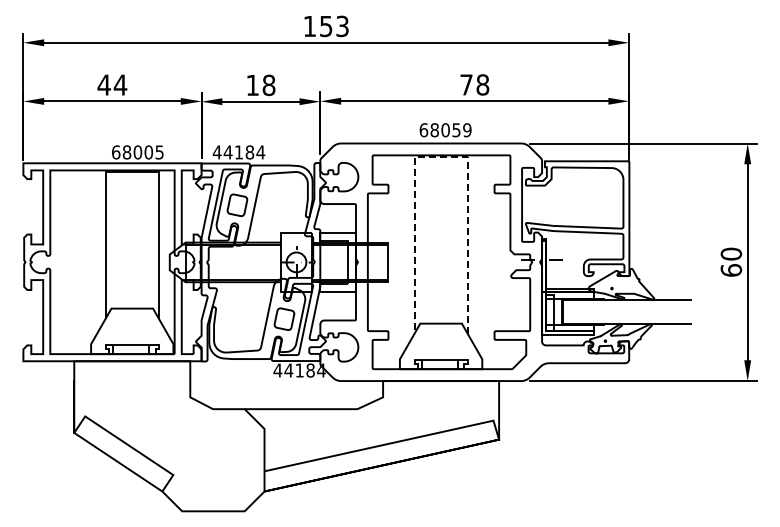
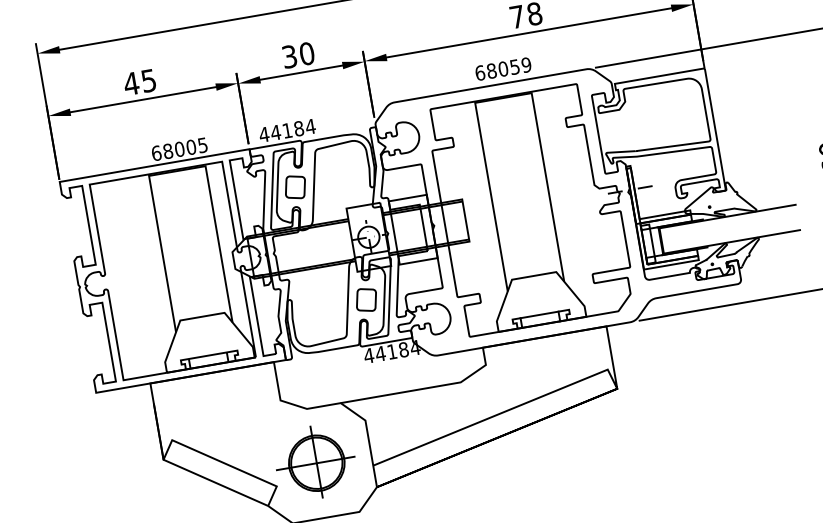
text: (120, 84) -> (148, 80), 44 -> 45
text: (260, 85) -> (297, 55), 18 -> 30
line: (441, 156) -> (503, 97), dashed -> solid
part: (212, 458) -> (315, 461), added

